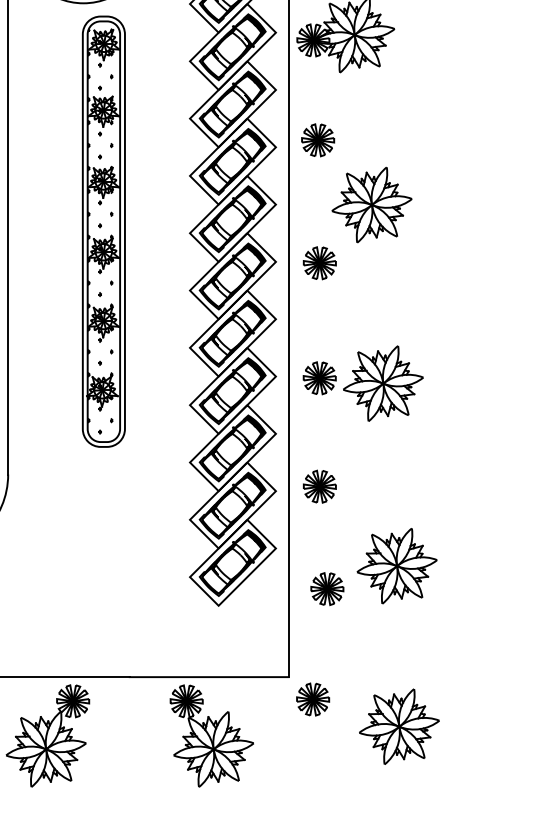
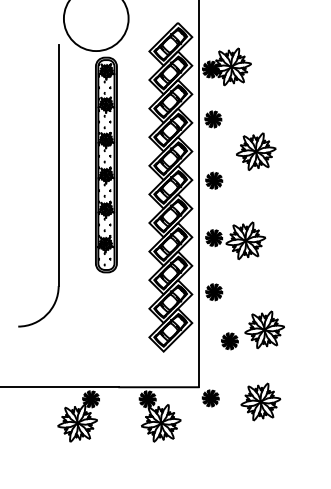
part: (372, 204) -> (256, 151), moved
part: (372, 567) -> (252, 330), moved
part: (398, 725) -> (260, 401), moved

